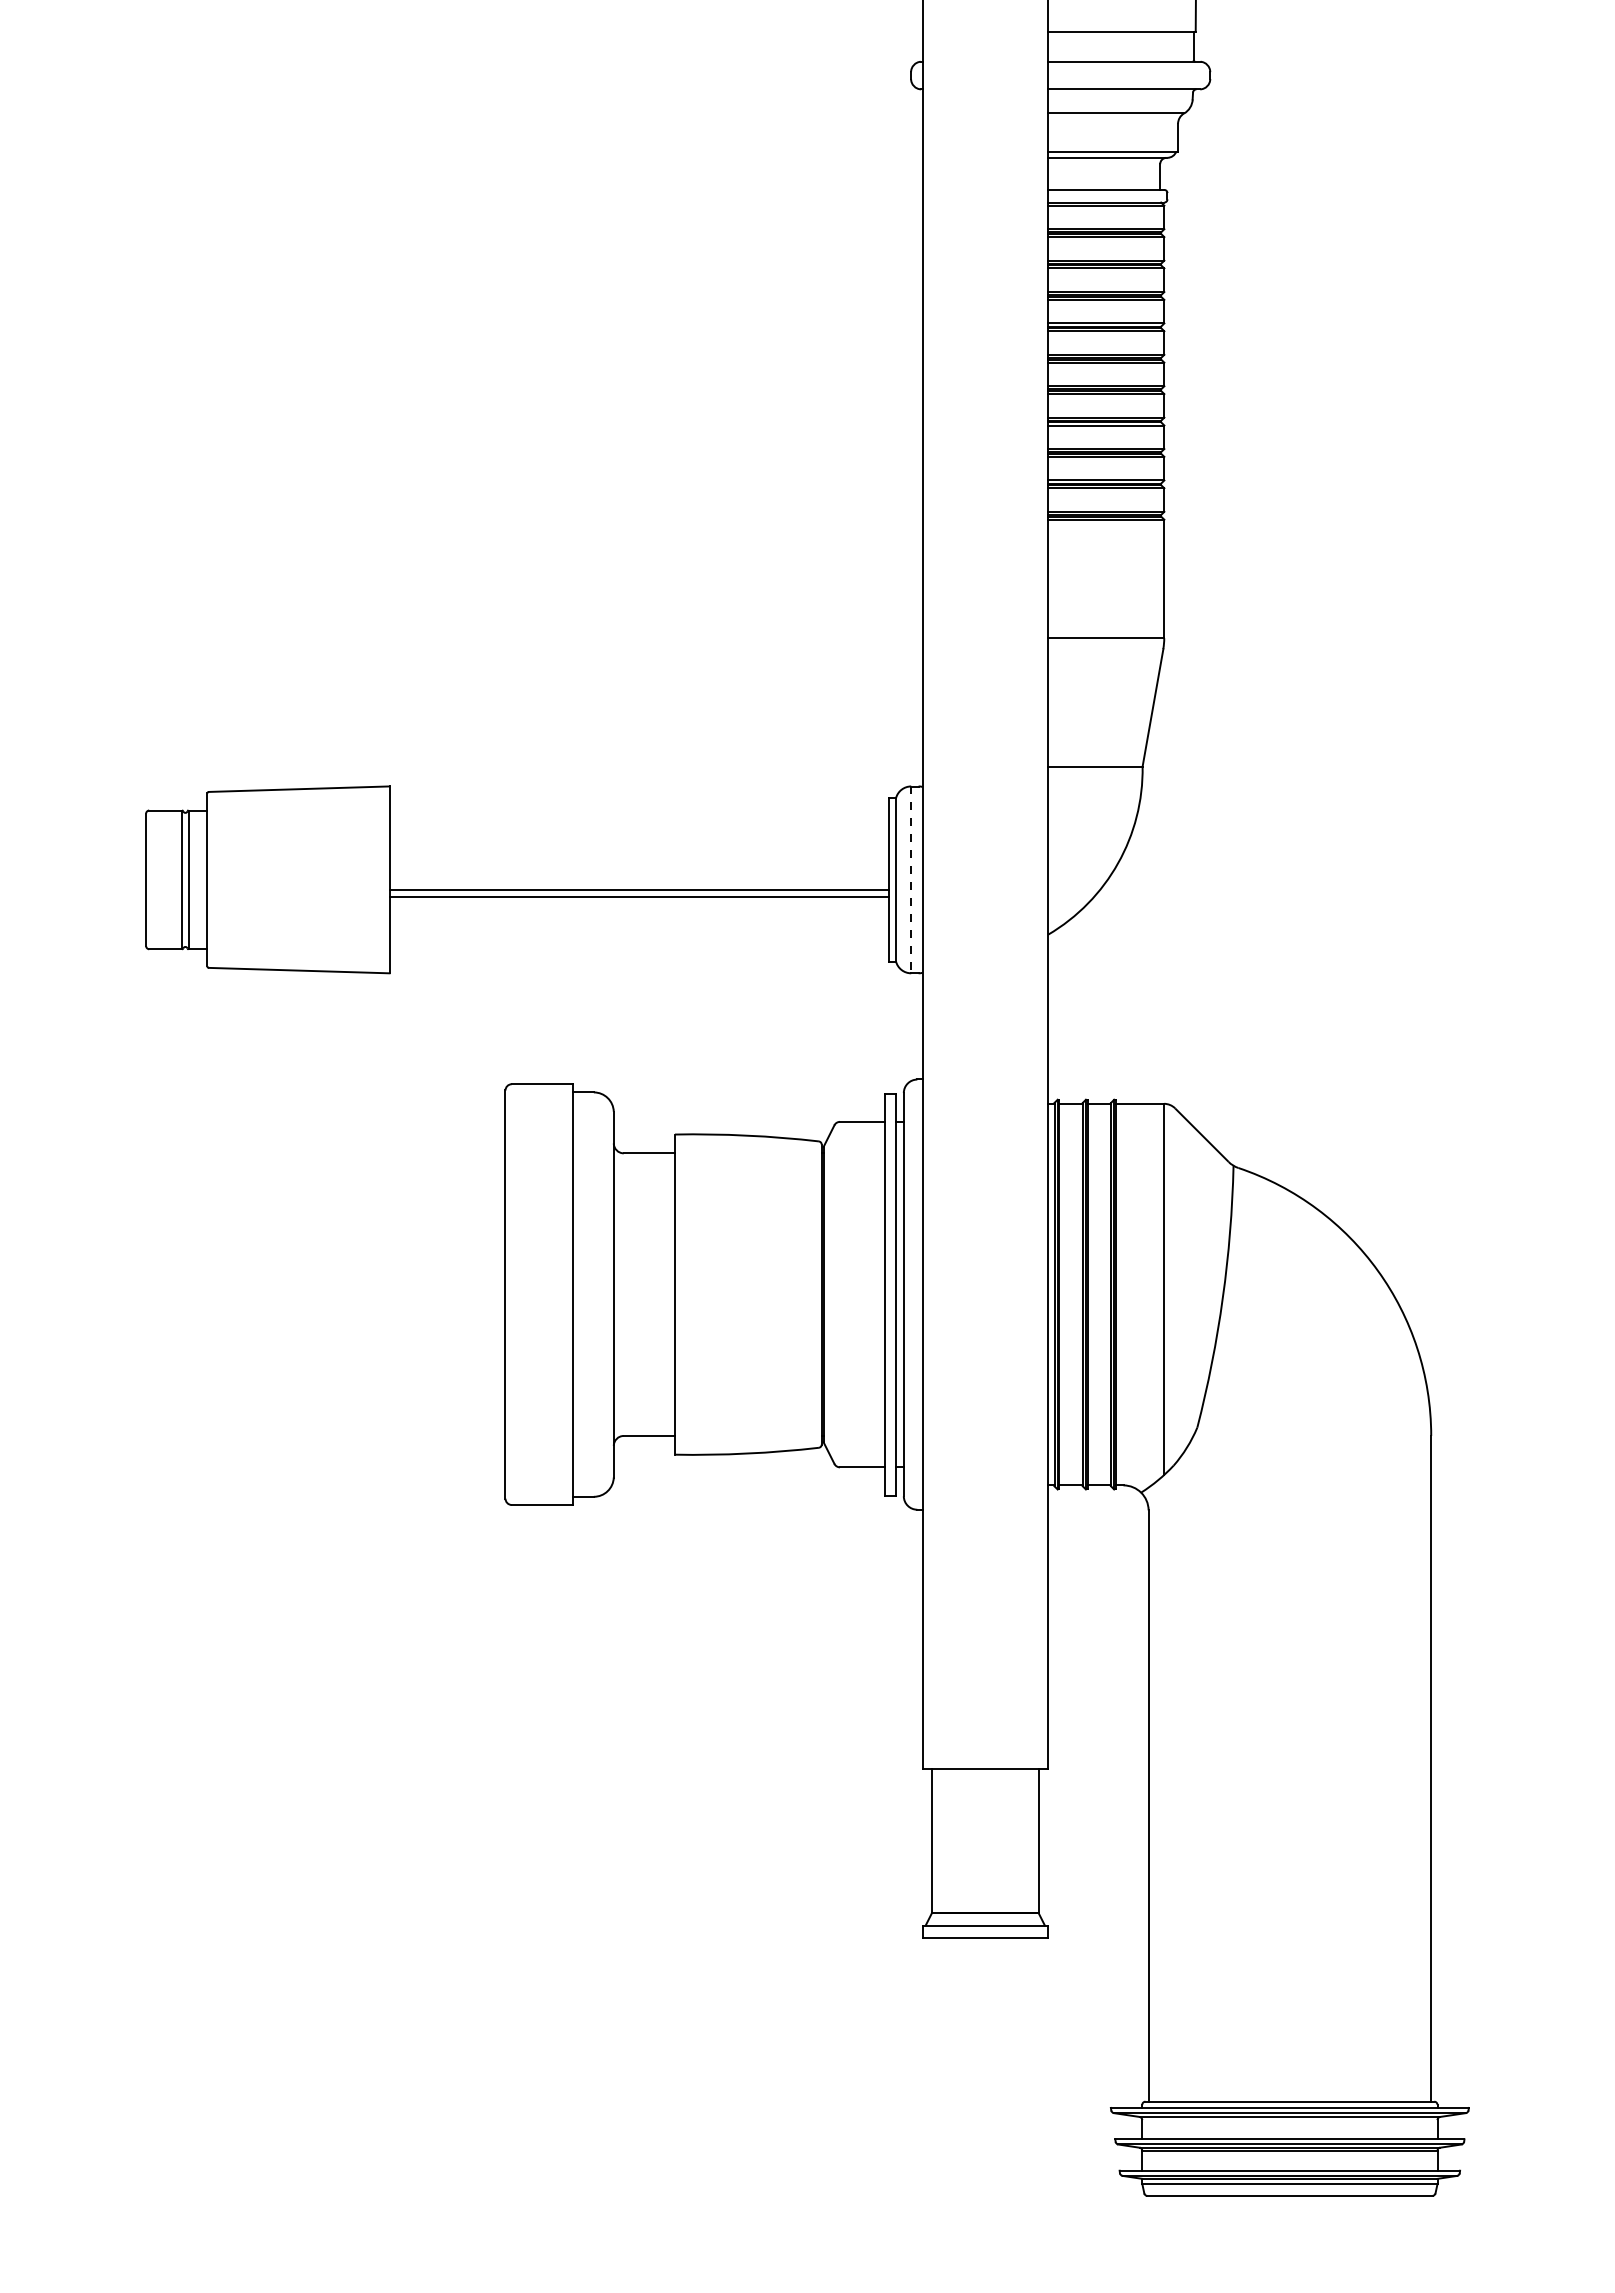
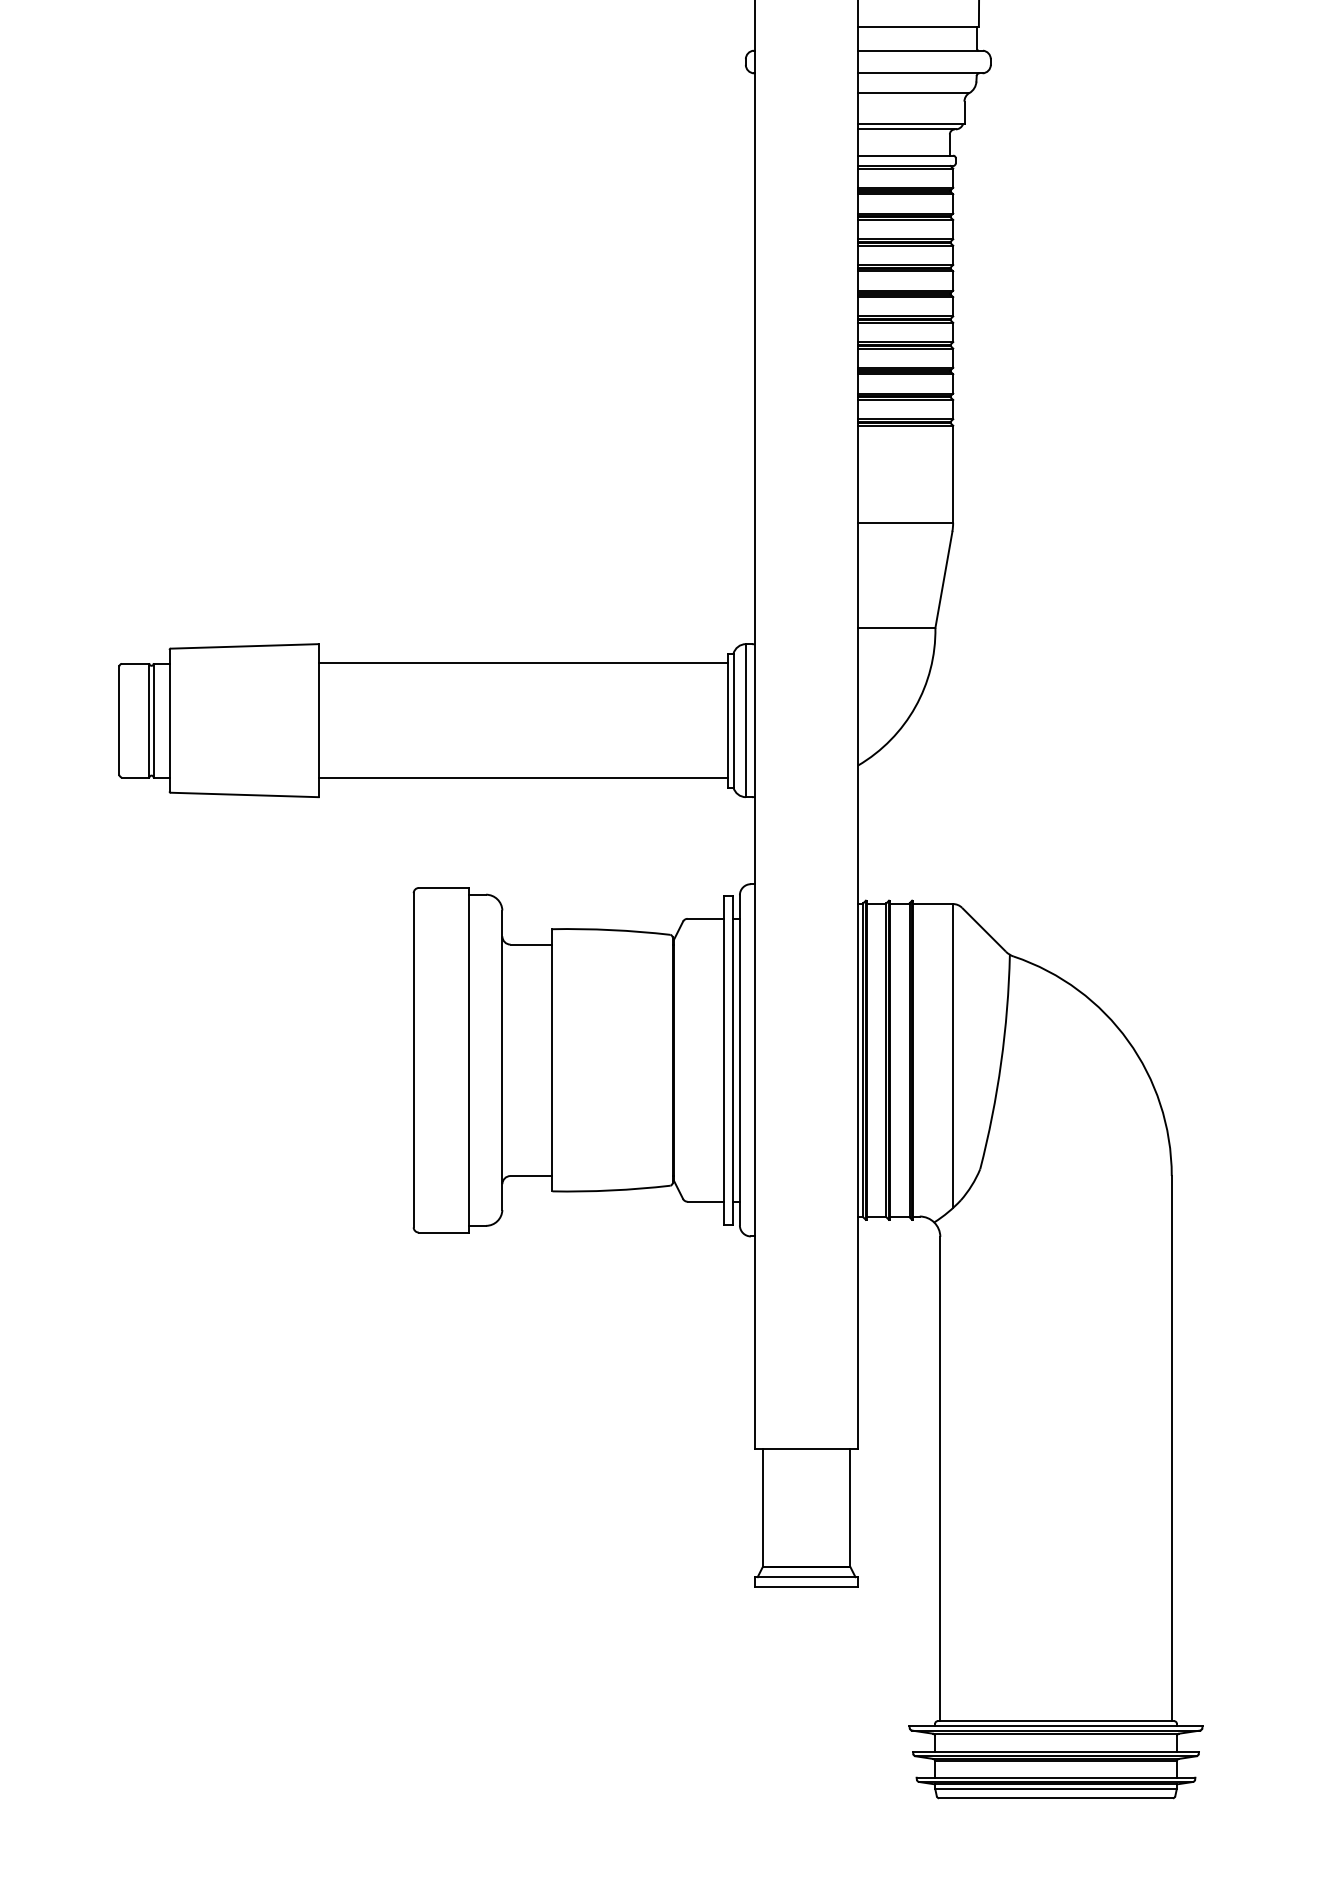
line: (911, 880) -> (746, 721), dashed -> solid
line: (638, 890) -> (522, 663), moved
line: (638, 897) -> (522, 778), moved

